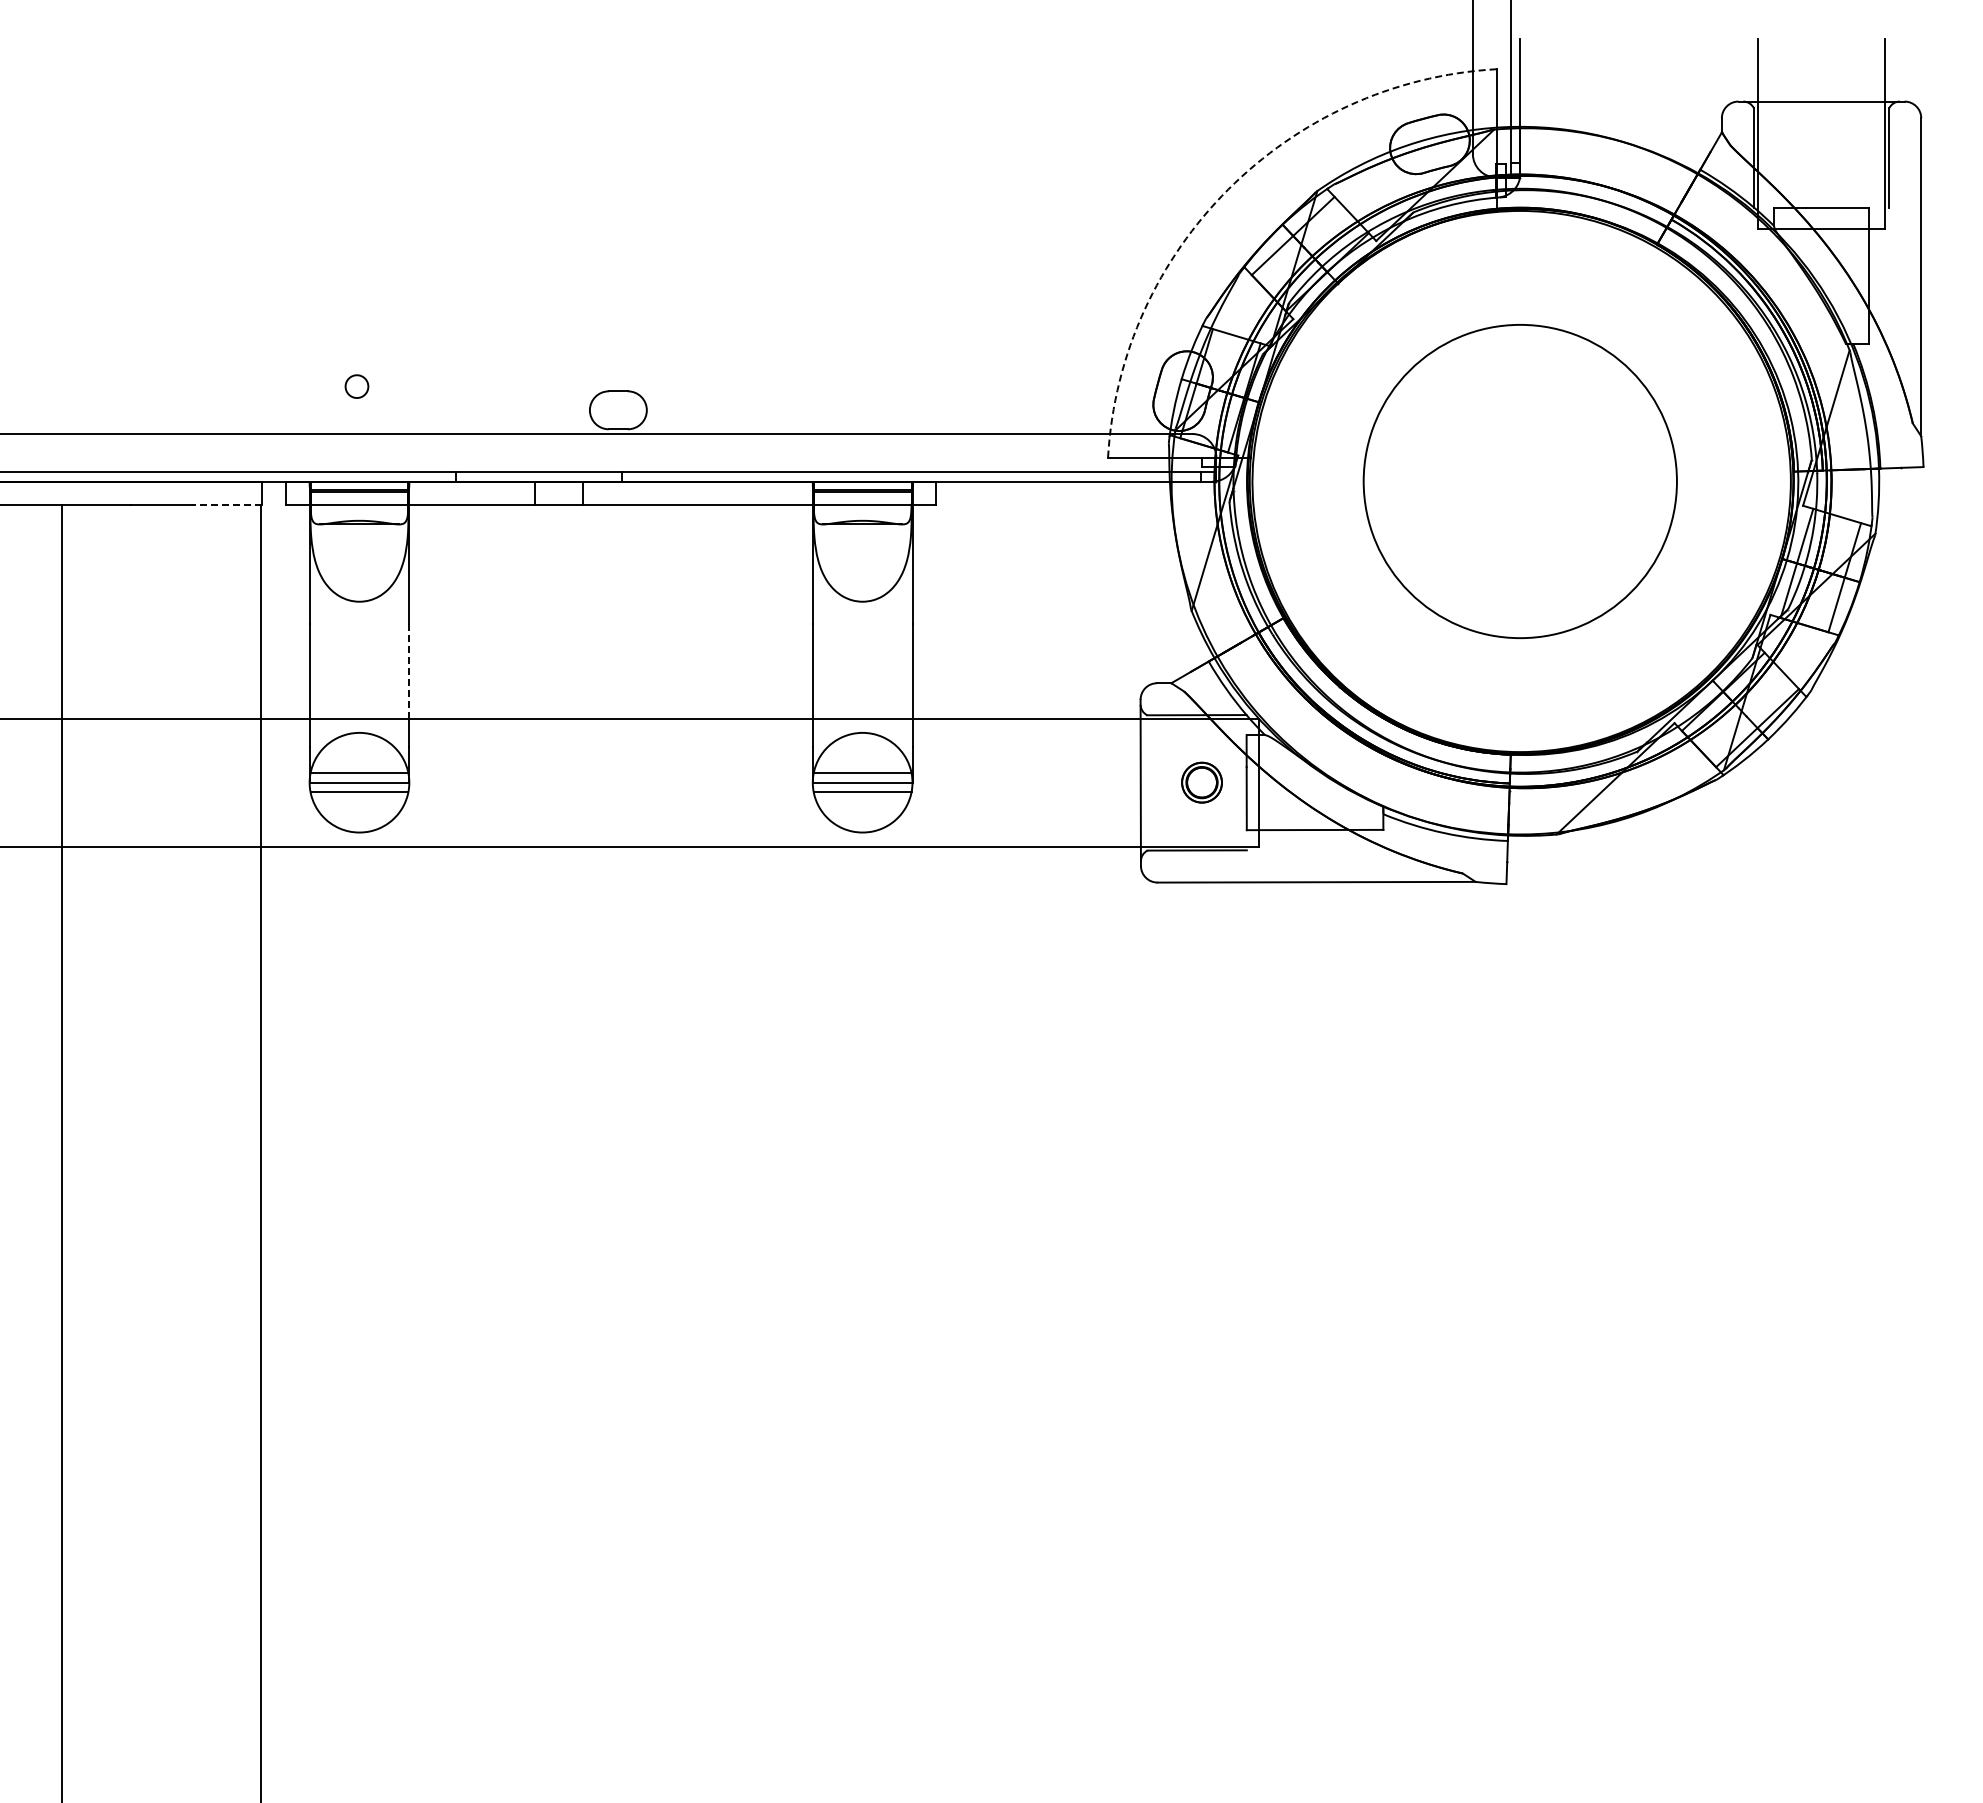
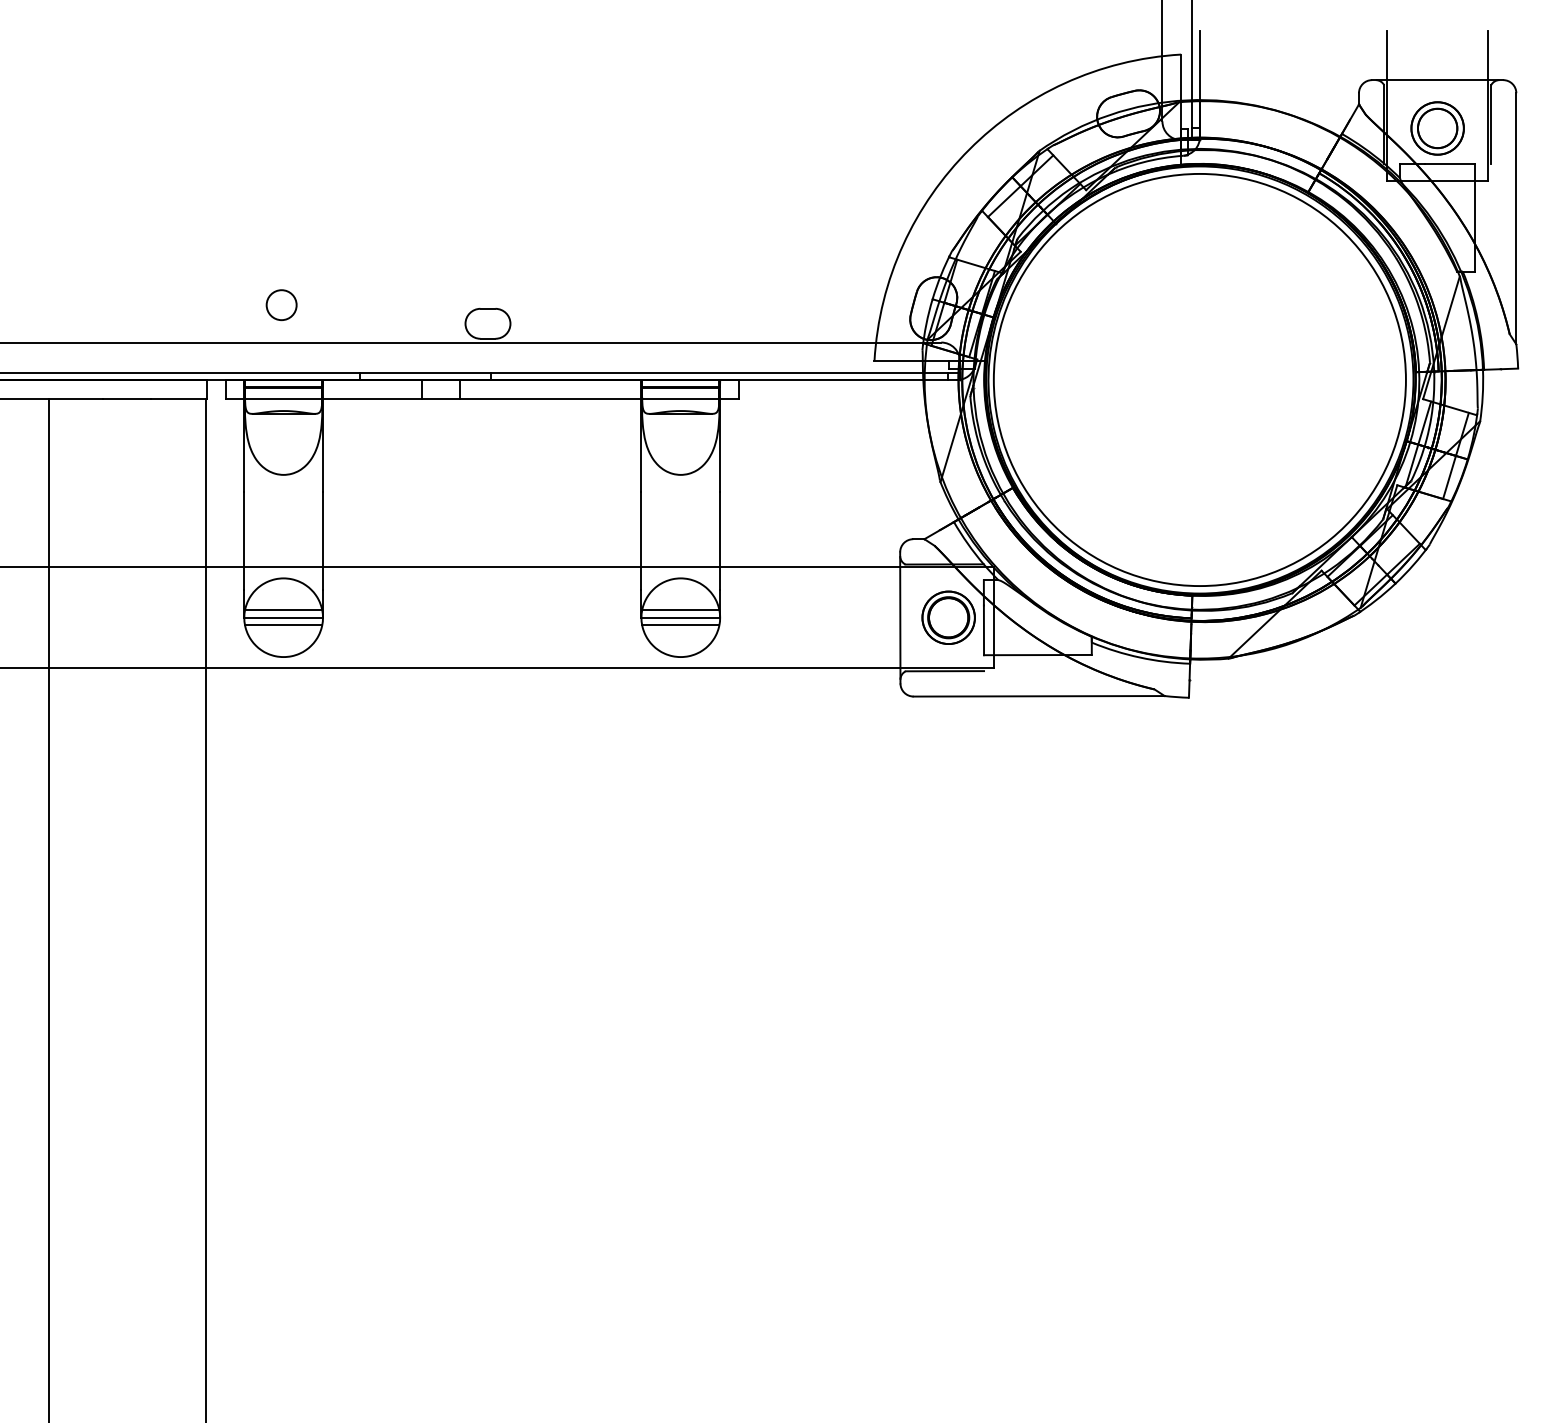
part: (1821, 162) -> (1437, 128), added
arc: (1228, 189) -> (969, 149), dashed -> solid
circle: (356, 386) -> (281, 305), size x1.67
circle: (1520, 481) -> (1200, 379), size x1.67
line: (226, 505) -> (178, 398), dashed -> solid
line: (409, 670) -> (323, 529), dashed -> solid
part: (1201, 782) -> (948, 617), size x1.67

